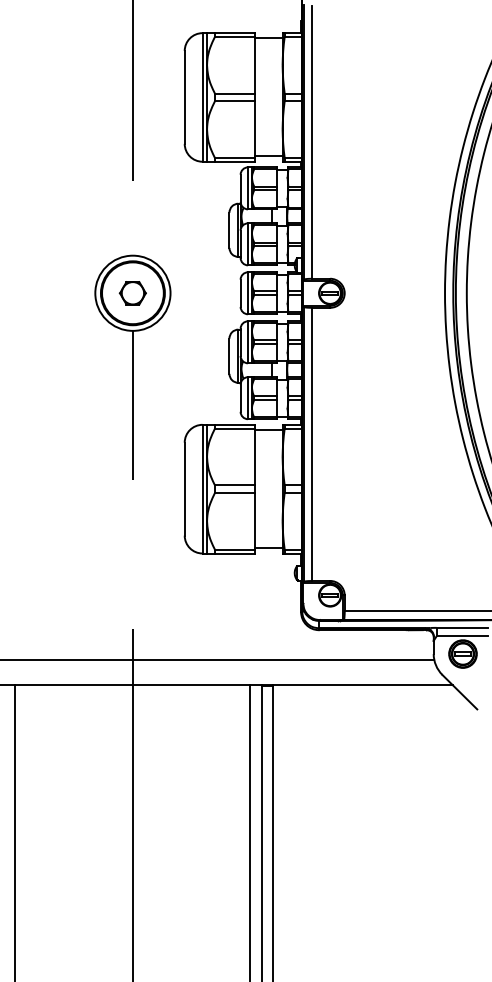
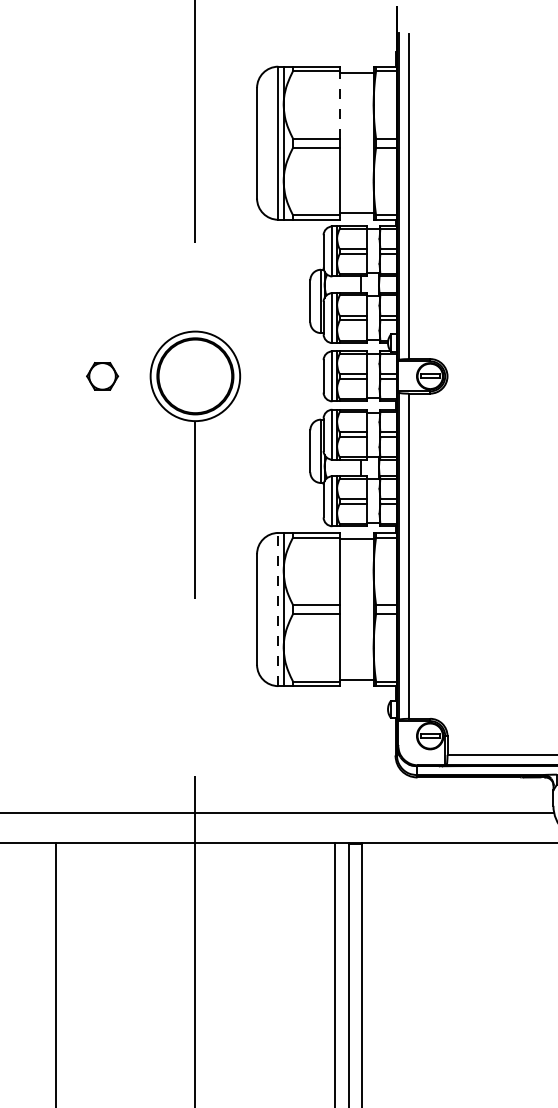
line: (254, 64) -> (340, 104), solid -> dashed
part: (132, 293) -> (102, 376), moved
line: (202, 488) -> (278, 608), solid -> dashed

